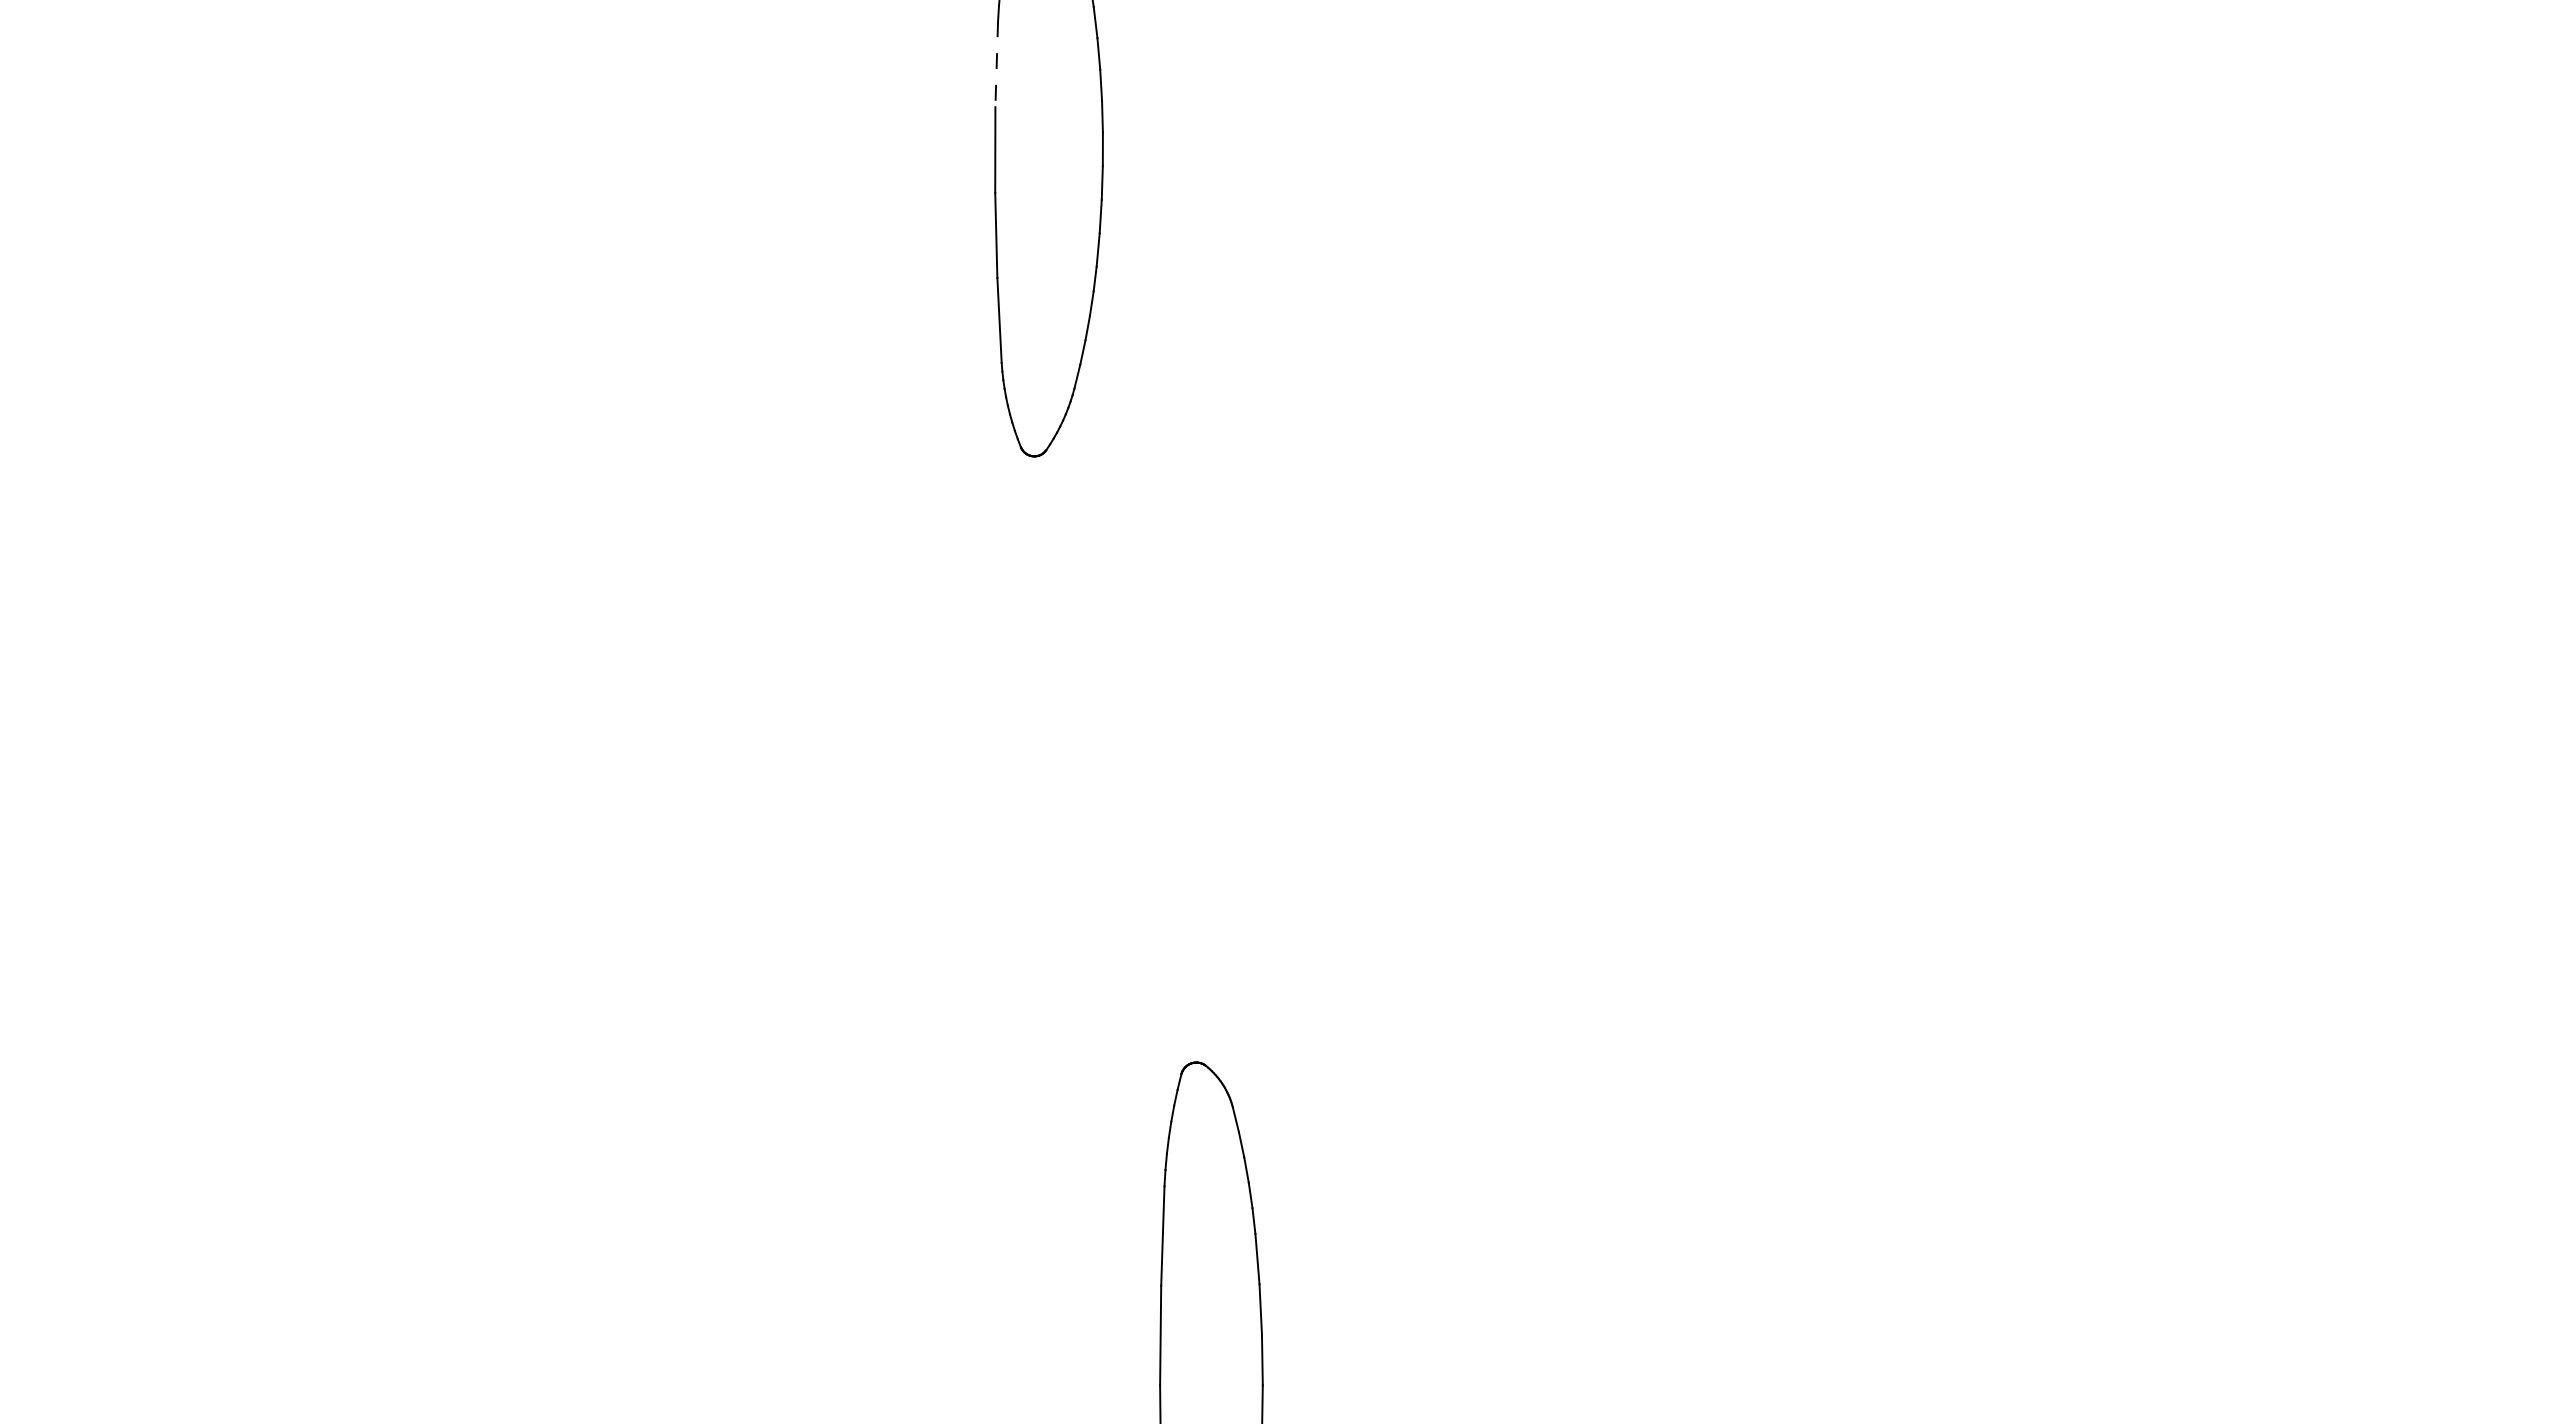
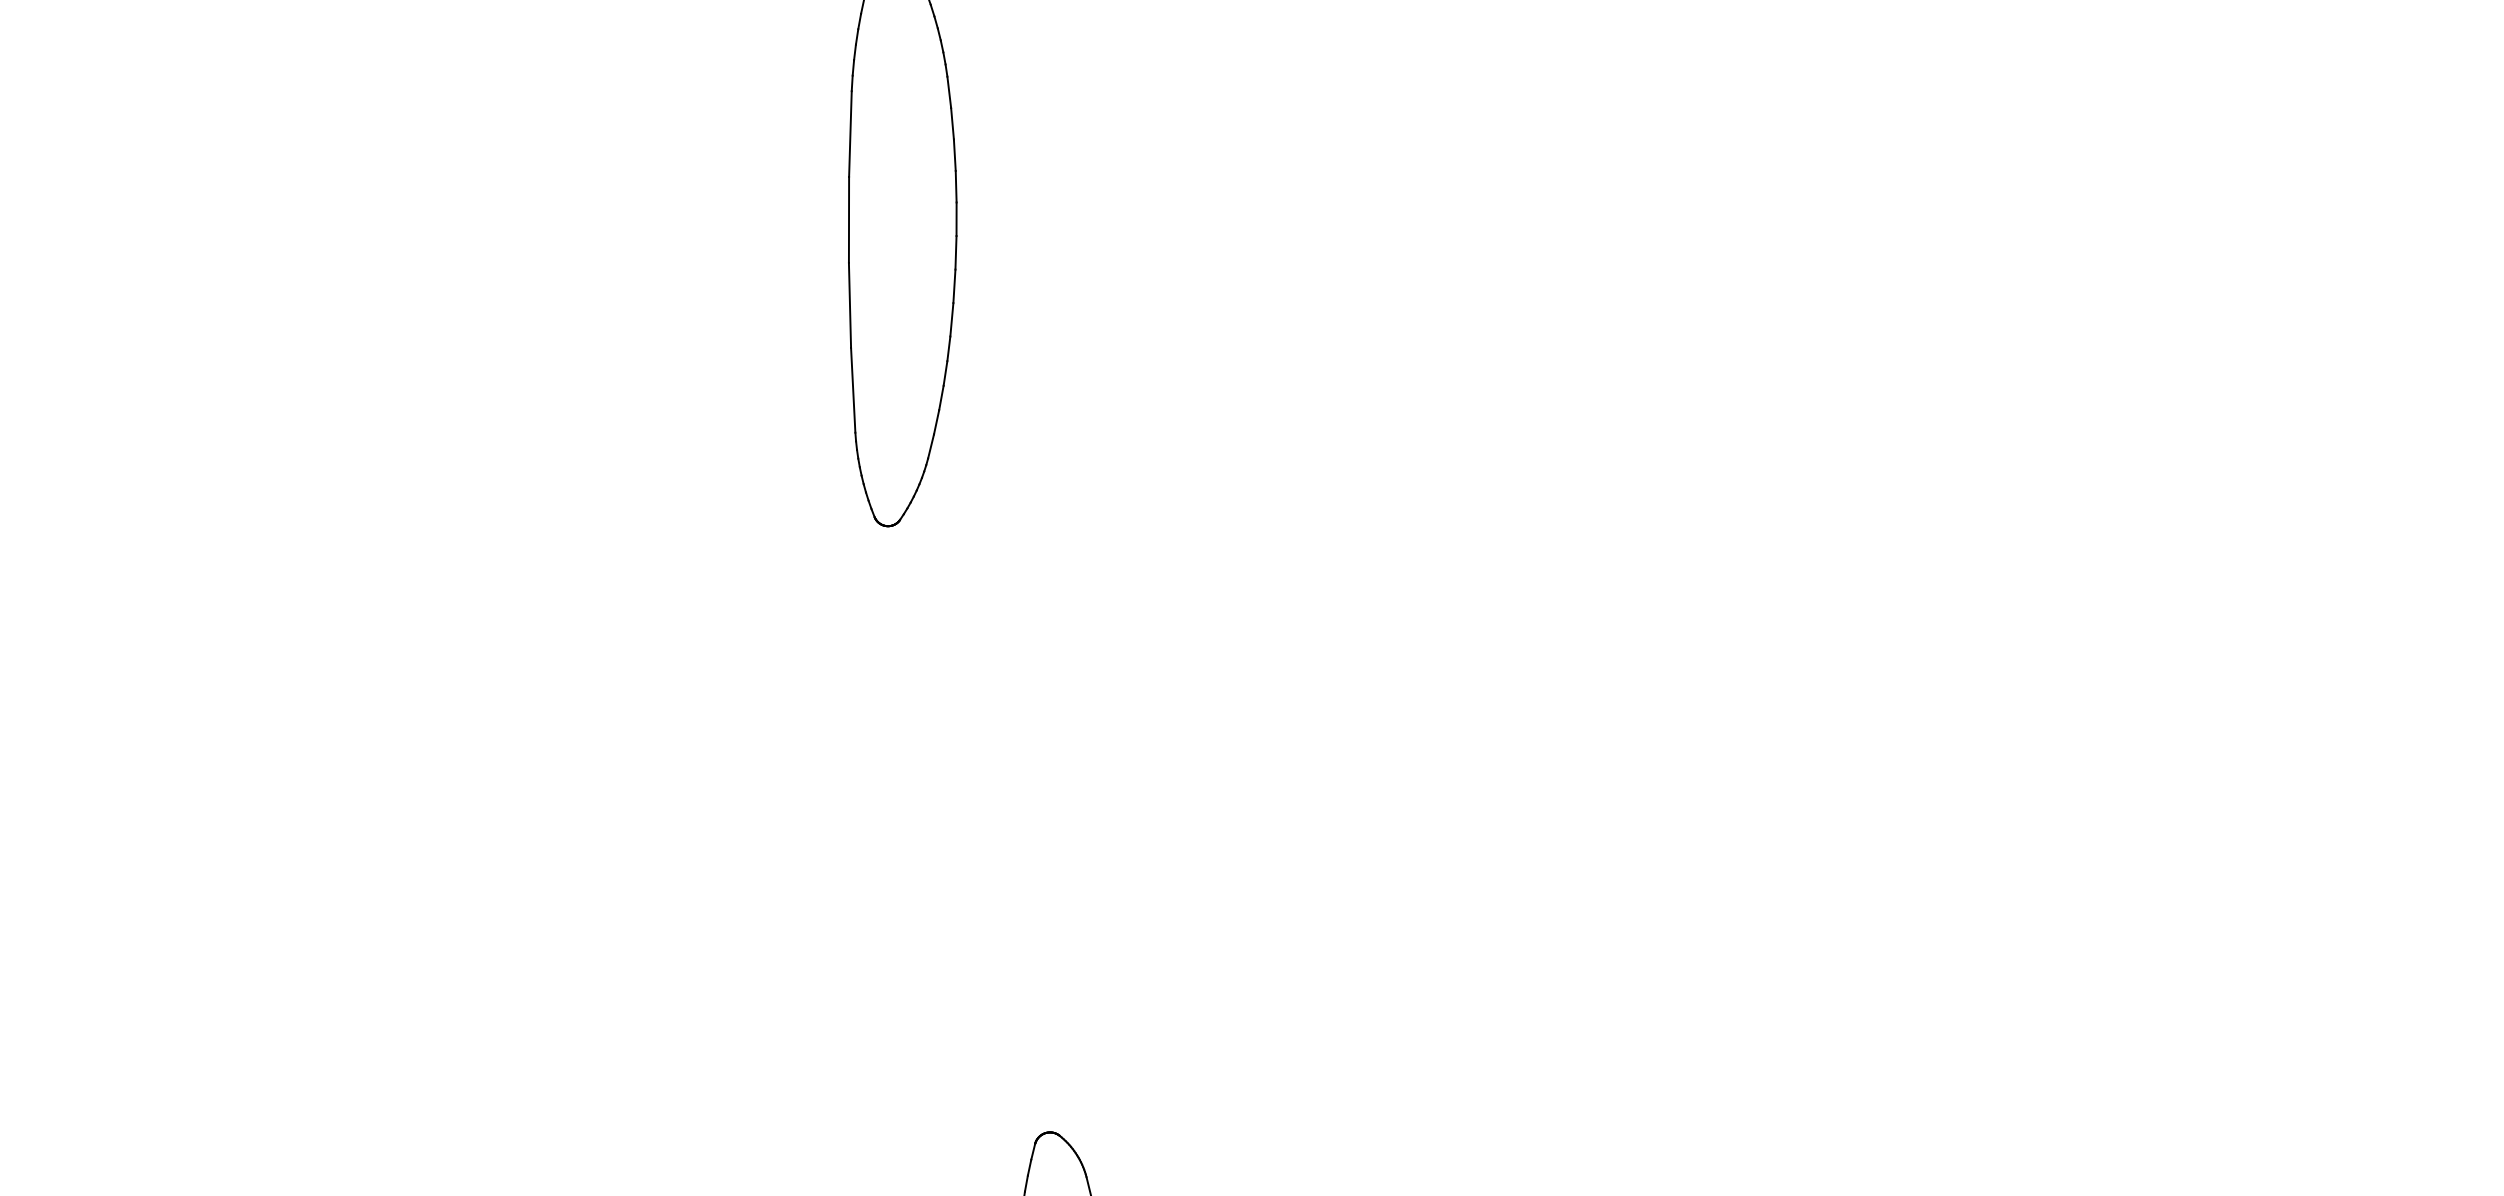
line: (996, 64) -> (850, 134), dashed -> solid

